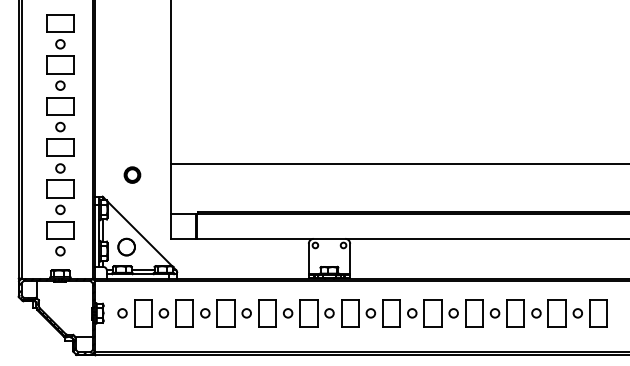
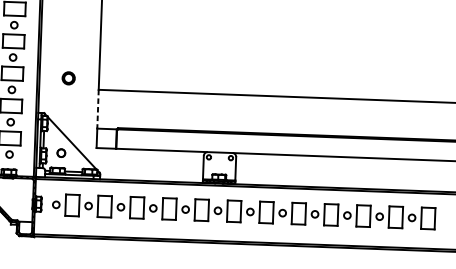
part: (132, 174) -> (68, 77), moved
line: (171, 189) -> (98, 109), solid -> dashed
part: (126, 246) -> (61, 152), size x0.6

